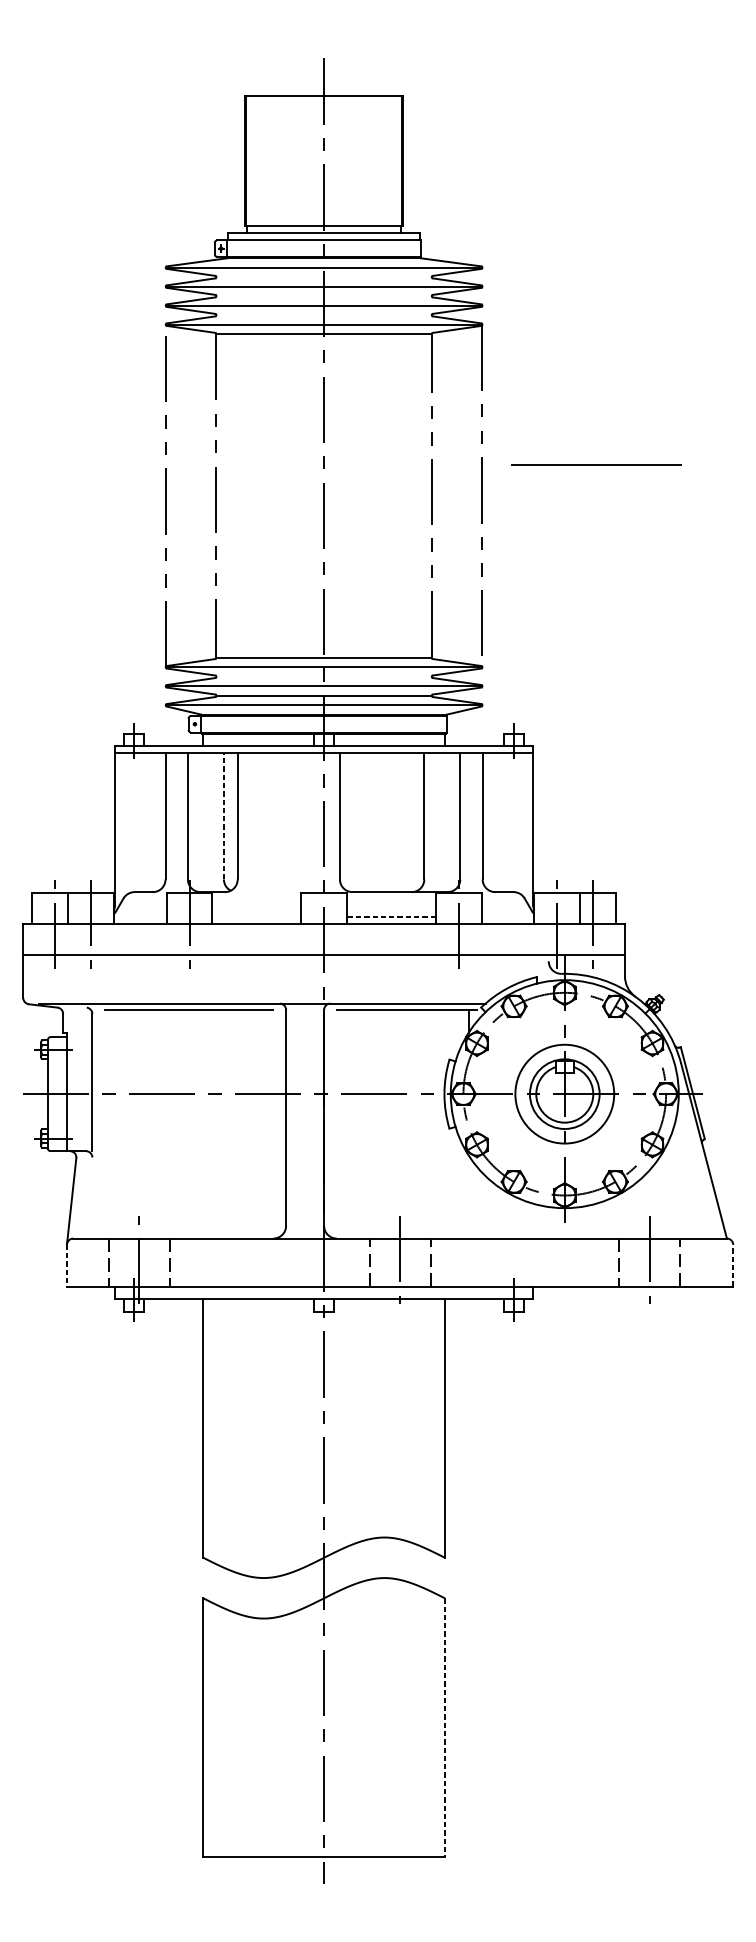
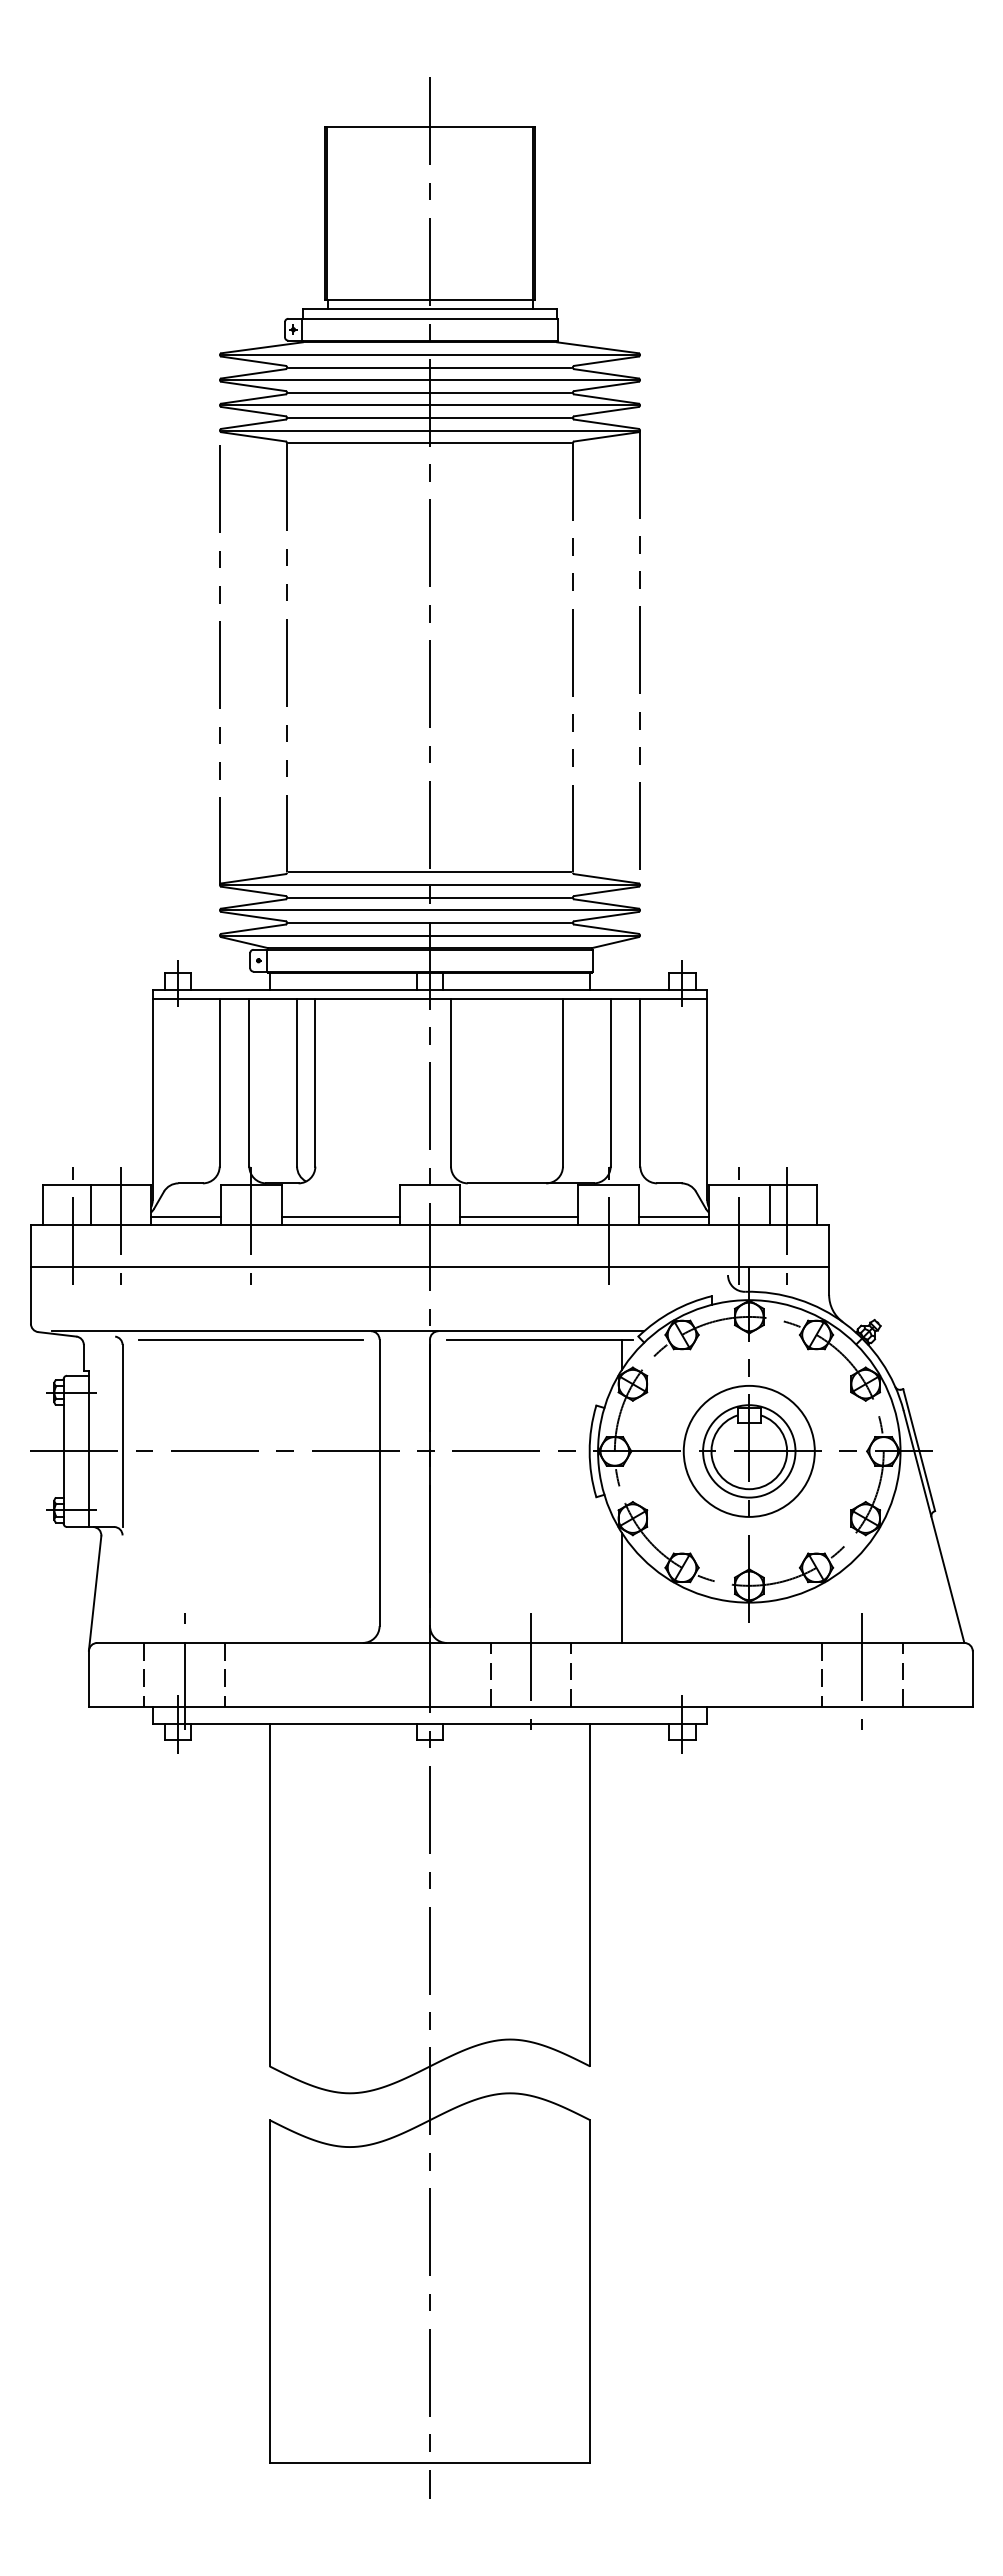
line: (323, 277) -> (429, 367), added
line: (323, 295) -> (429, 392), added
line: (323, 314) -> (429, 417), added
line: (595, 464) -> (790, 616), removed
line: (323, 676) -> (429, 897), added
line: (224, 816) -> (297, 1082), dashed -> solid
line: (140, 917) -> (186, 1216), added
line: (256, 917) -> (340, 1216), added
line: (390, 917) -> (518, 1216), dashed -> solid
line: (507, 917) -> (673, 1216), added
line: (469, 1196) -> (622, 1587), added
line: (66, 1266) -> (88, 1679), dashed -> solid
line: (733, 1266) -> (972, 1679), dashed -> solid
line: (445, 1728) -> (590, 2292), dashed -> solid

